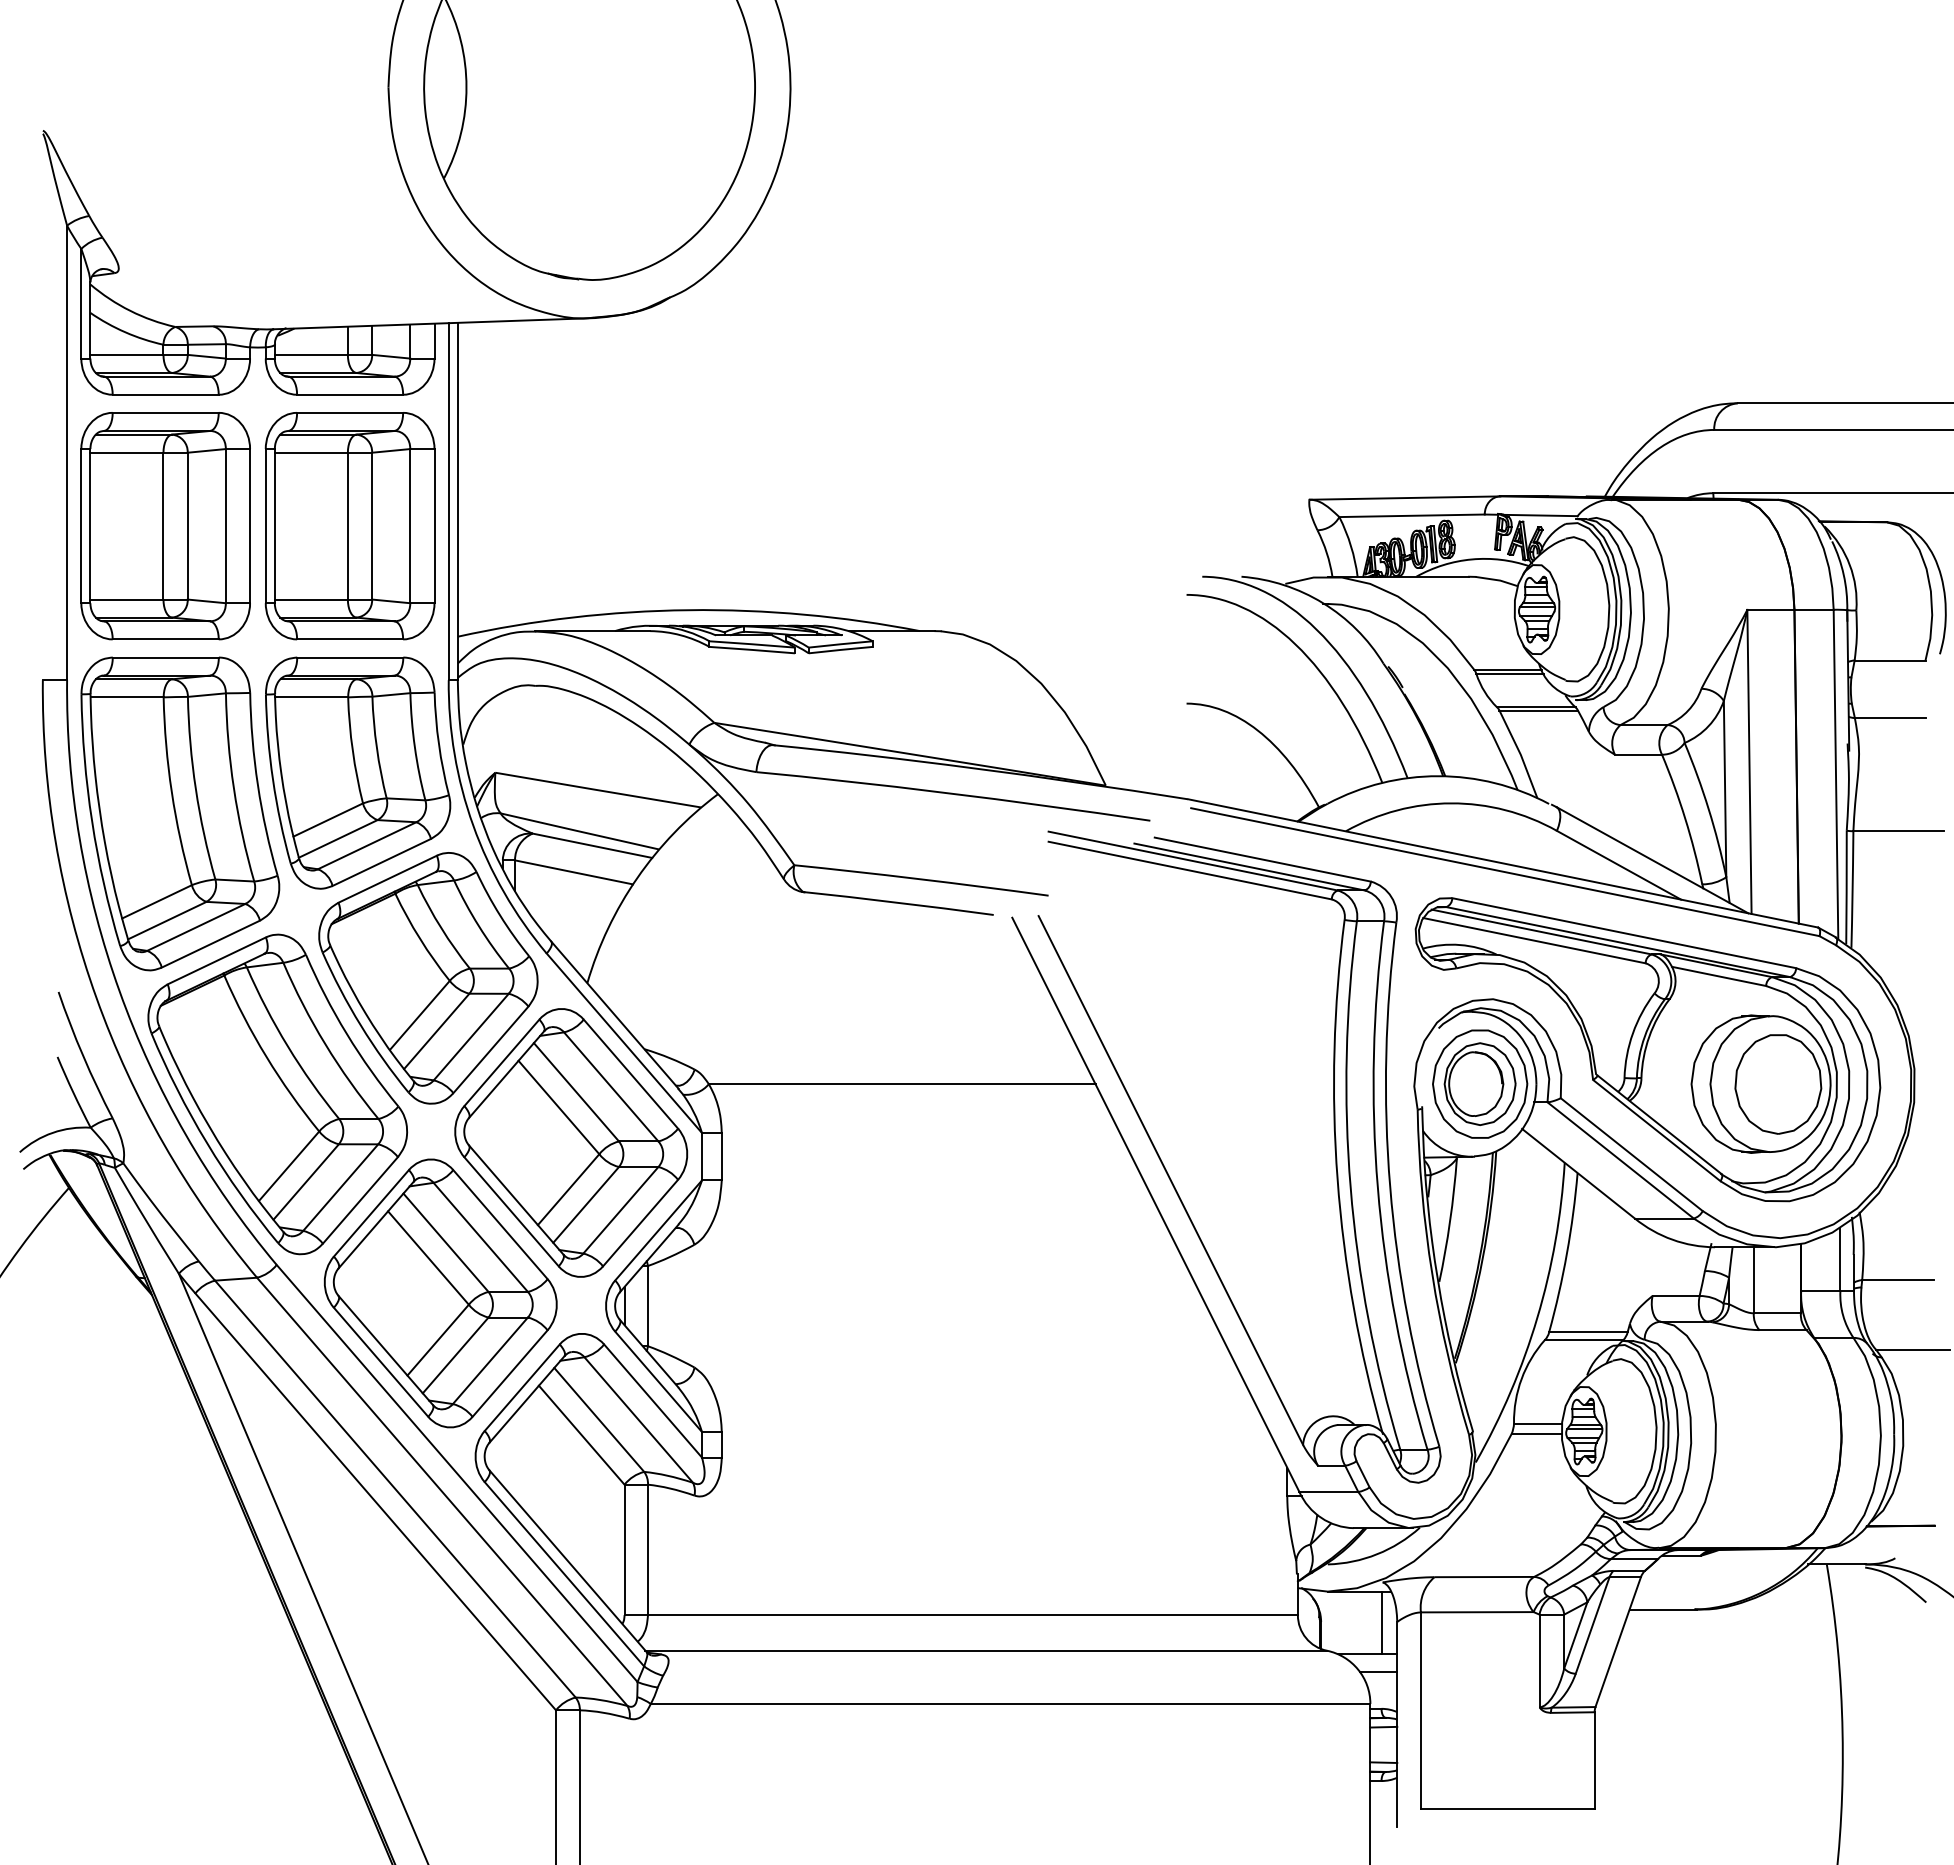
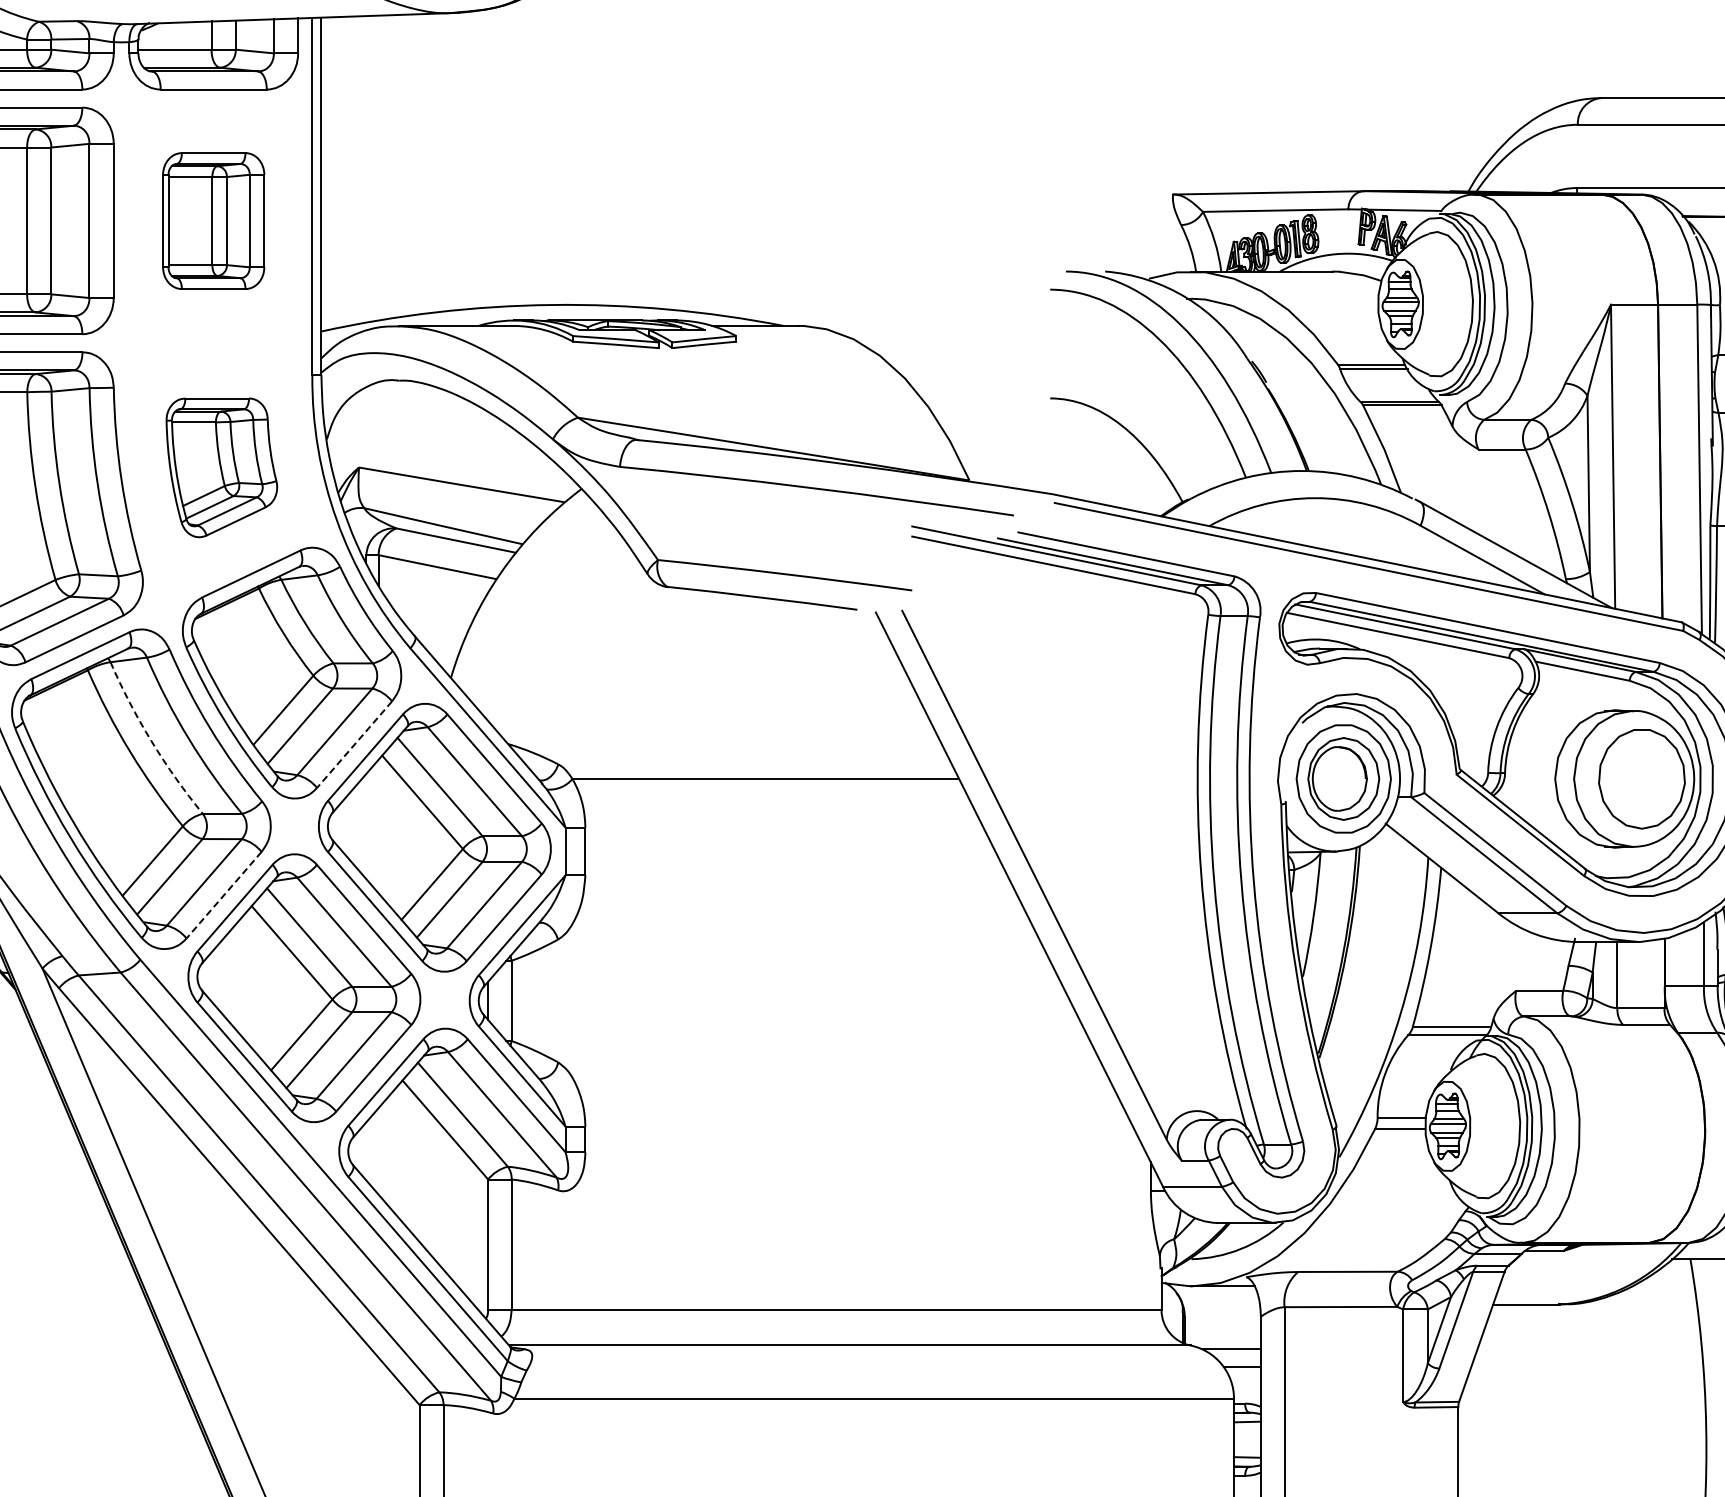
part: (349, 526) -> (213, 221), size x0.6
part: (358, 772) -> (222, 467), size x0.6
arc: (287, 1046) -> (151, 741), solid -> dashed
line: (490, 1050) -> (354, 745), solid -> dashed
line: (360, 1200) -> (224, 895), solid -> dashed
line: (1381, 1622) -> (1245, 1317), removed

